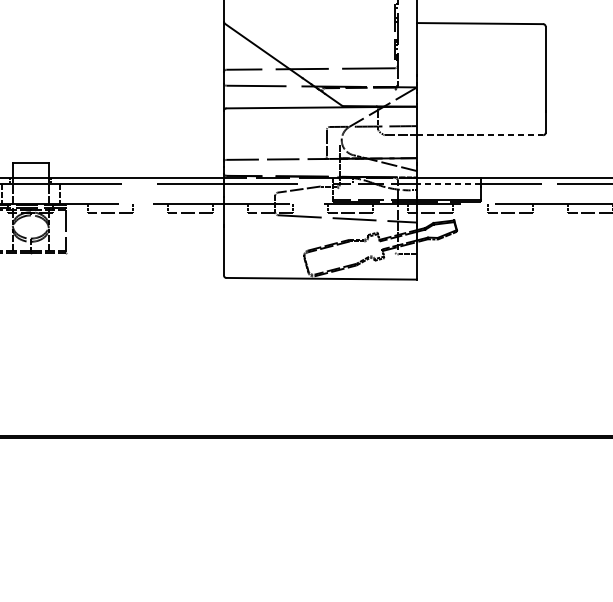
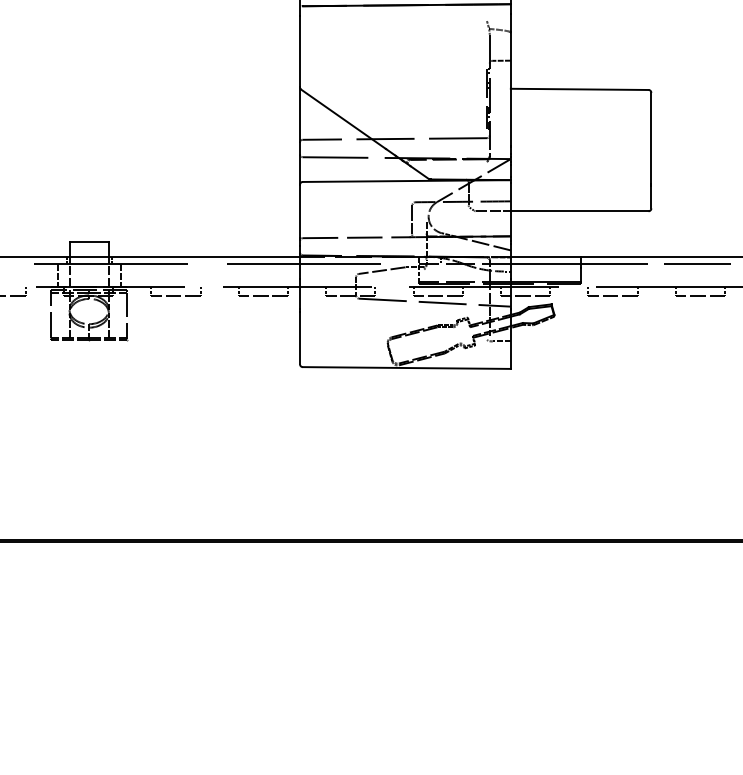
line: (479, 135) -> (579, 211), dashed -> solid
line: (448, 183) -> (545, 264), dashed -> solid

